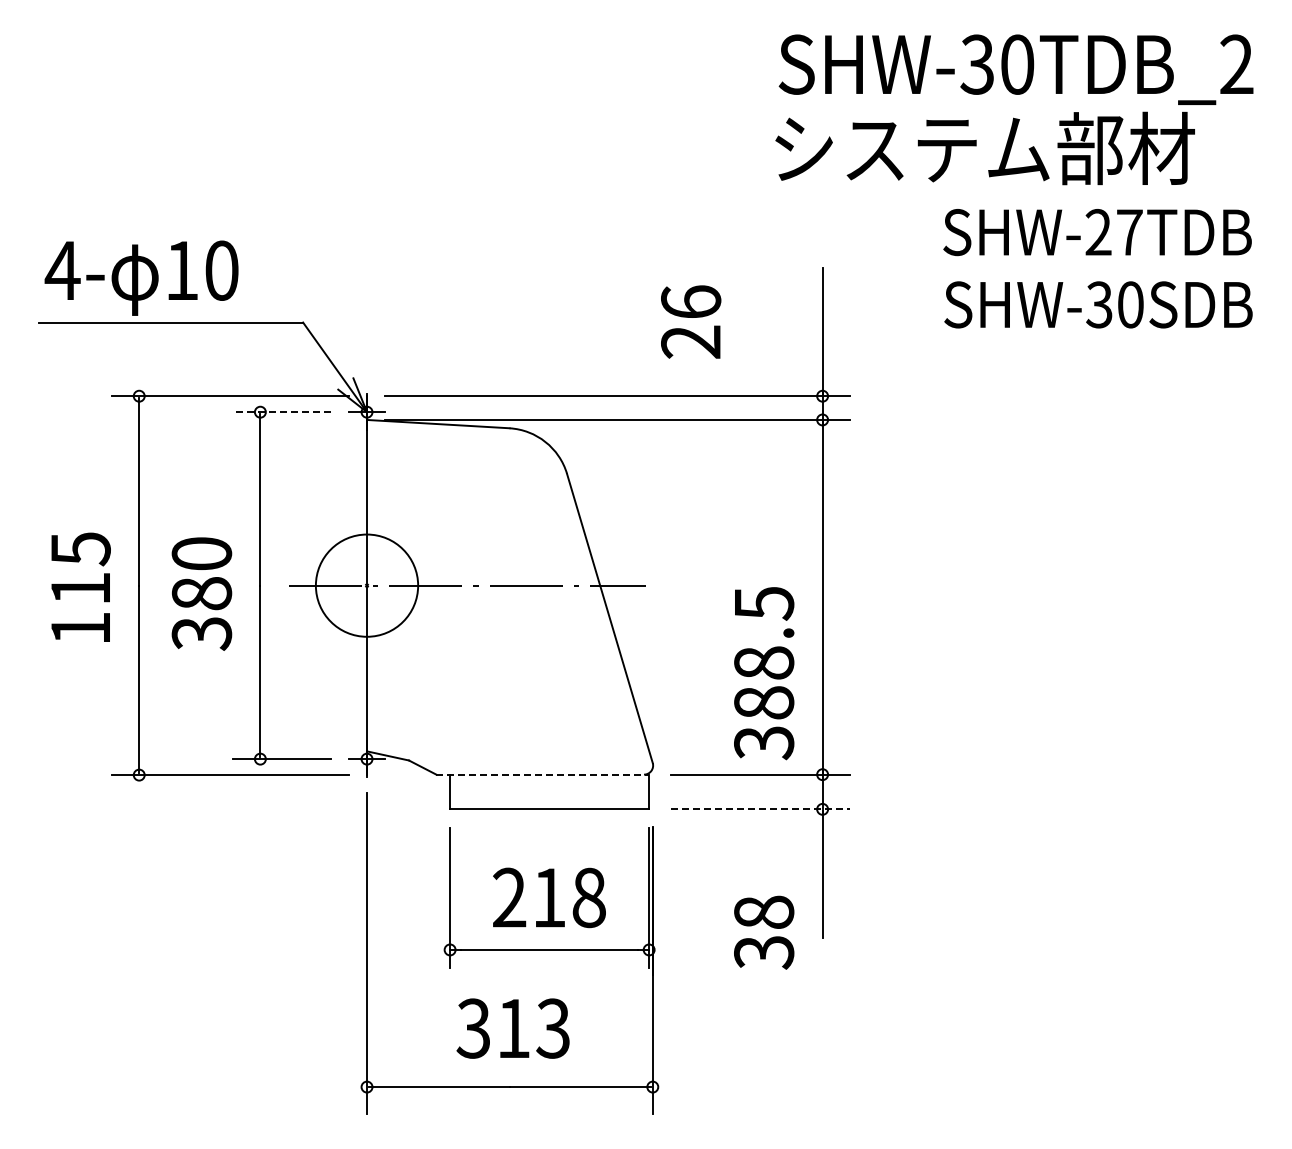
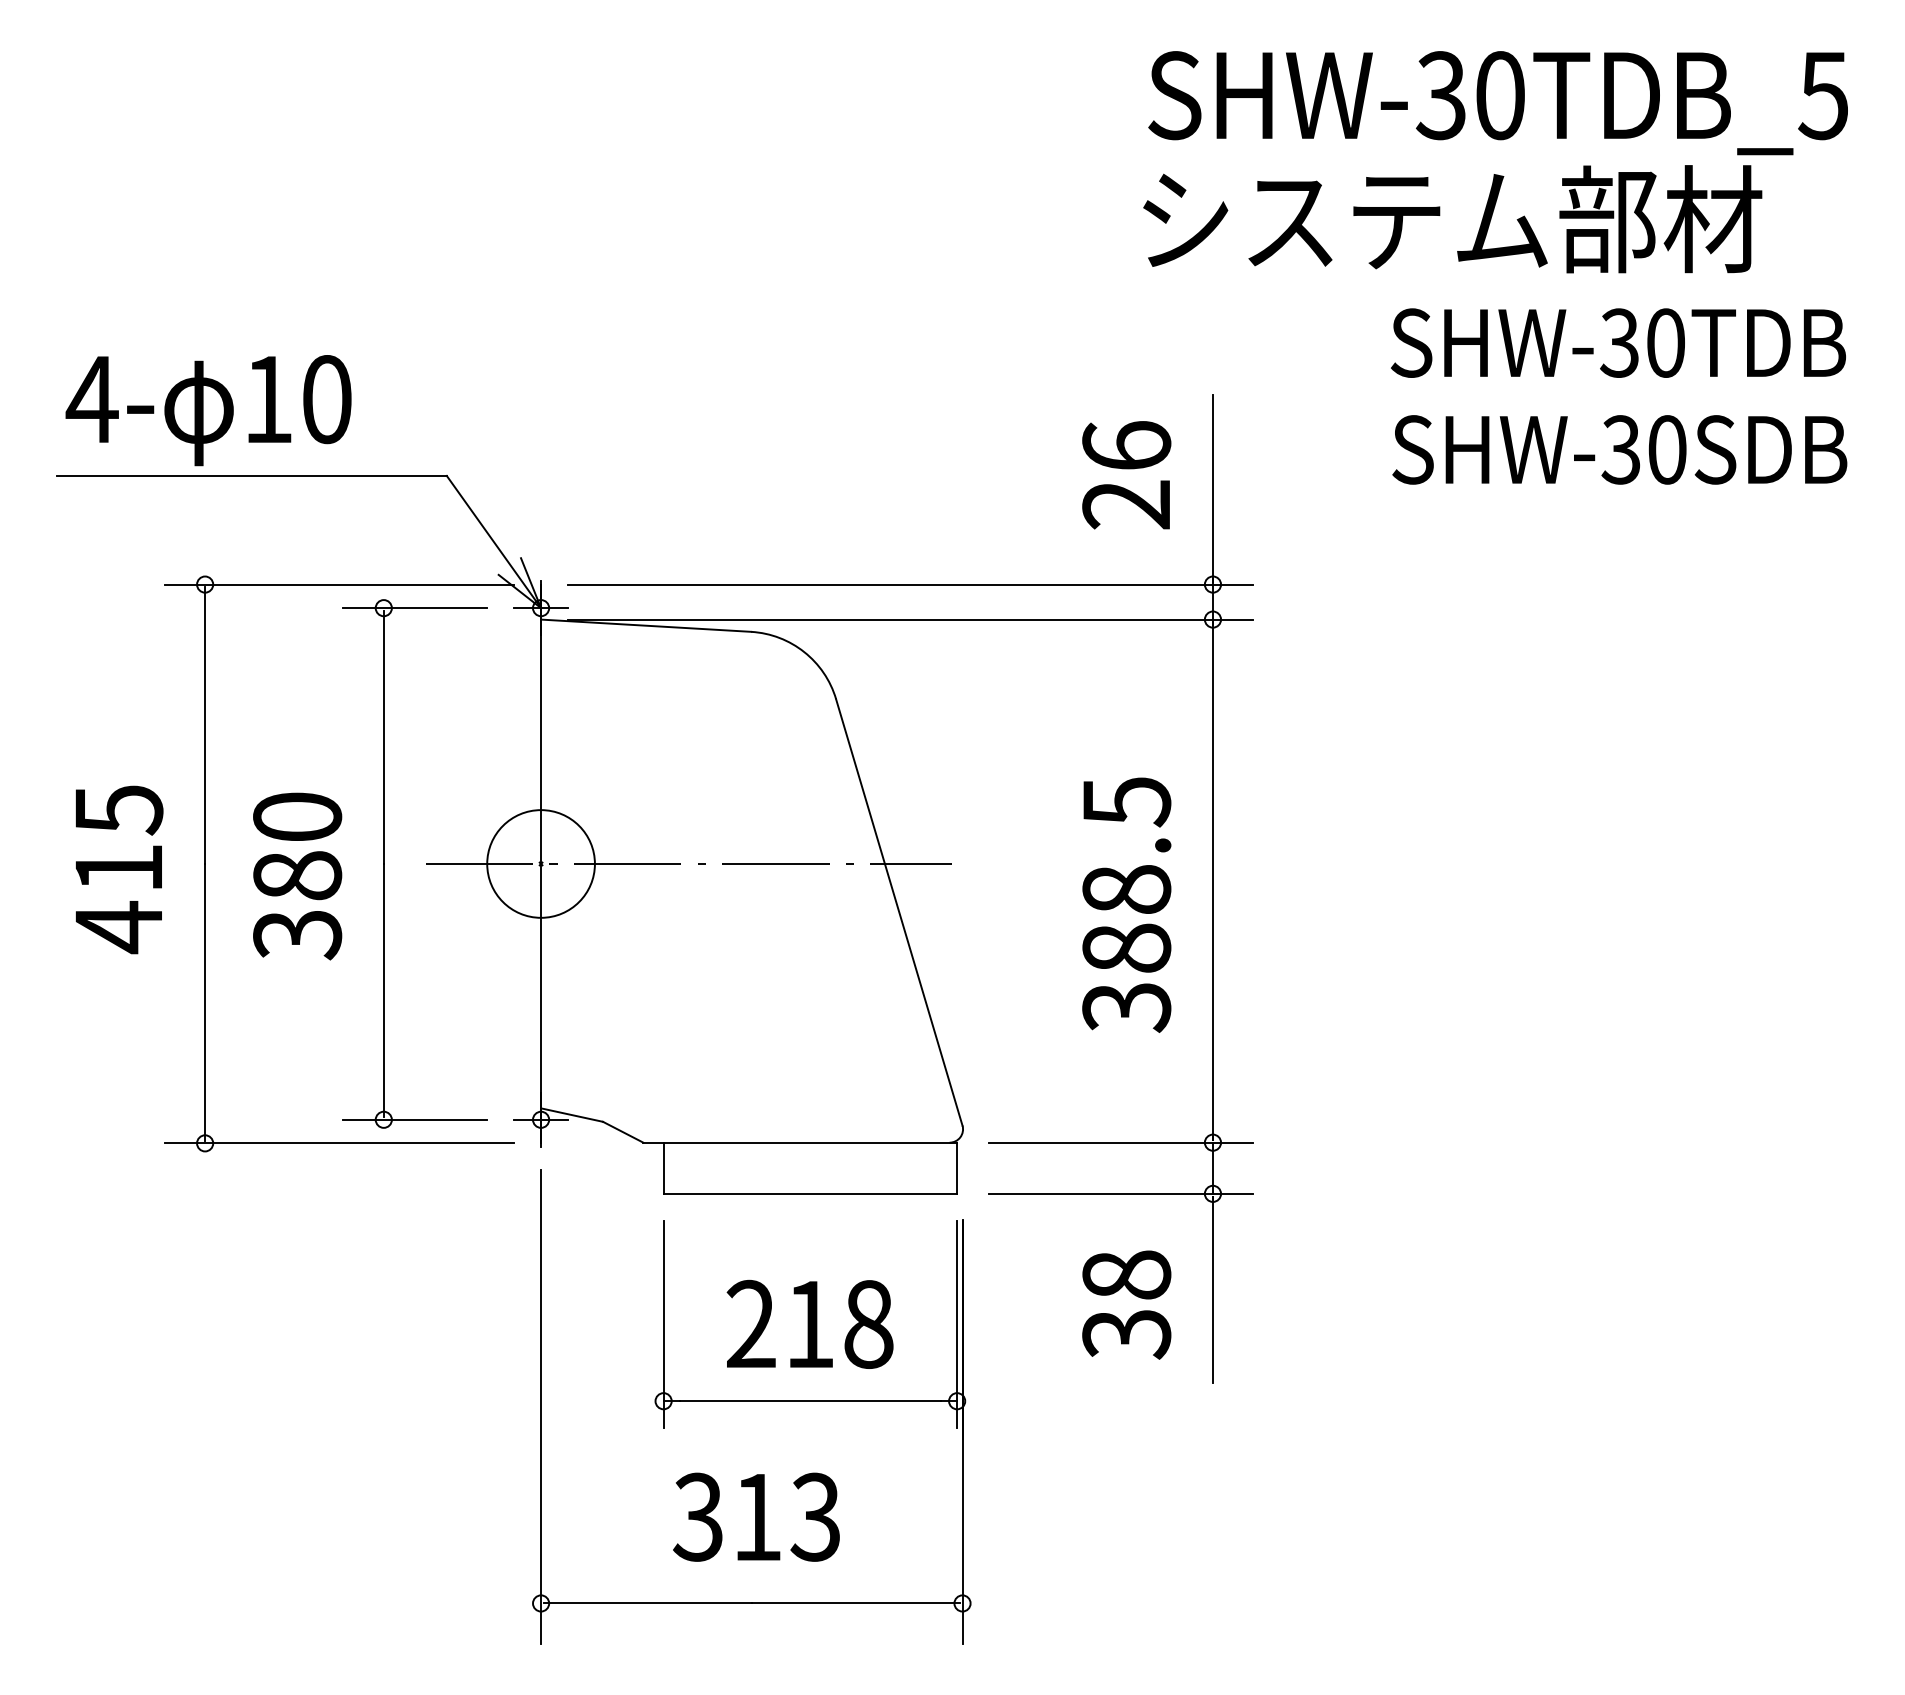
text: (1236, 64) -> (1823, 95), SHW-30TDB_2 -> SHW-30TDB_5
text: (1113, 232) -> (1641, 343), SHW-27TDB -> SHW-30TDB
text: (691, 321) -> (1127, 474), moved
line: (281, 412) -> (414, 608), dashed -> solid
circle: (366, 585) -> (540, 863), size x0.71
text: (80, 628) -> (118, 927), 115 -> 415
text: (764, 673) -> (1127, 905), moved
line: (543, 774) -> (801, 1142), dashed -> solid
line: (761, 809) -> (1122, 1194), dashed -> solid
text: (764, 932) -> (1127, 1304), moved

